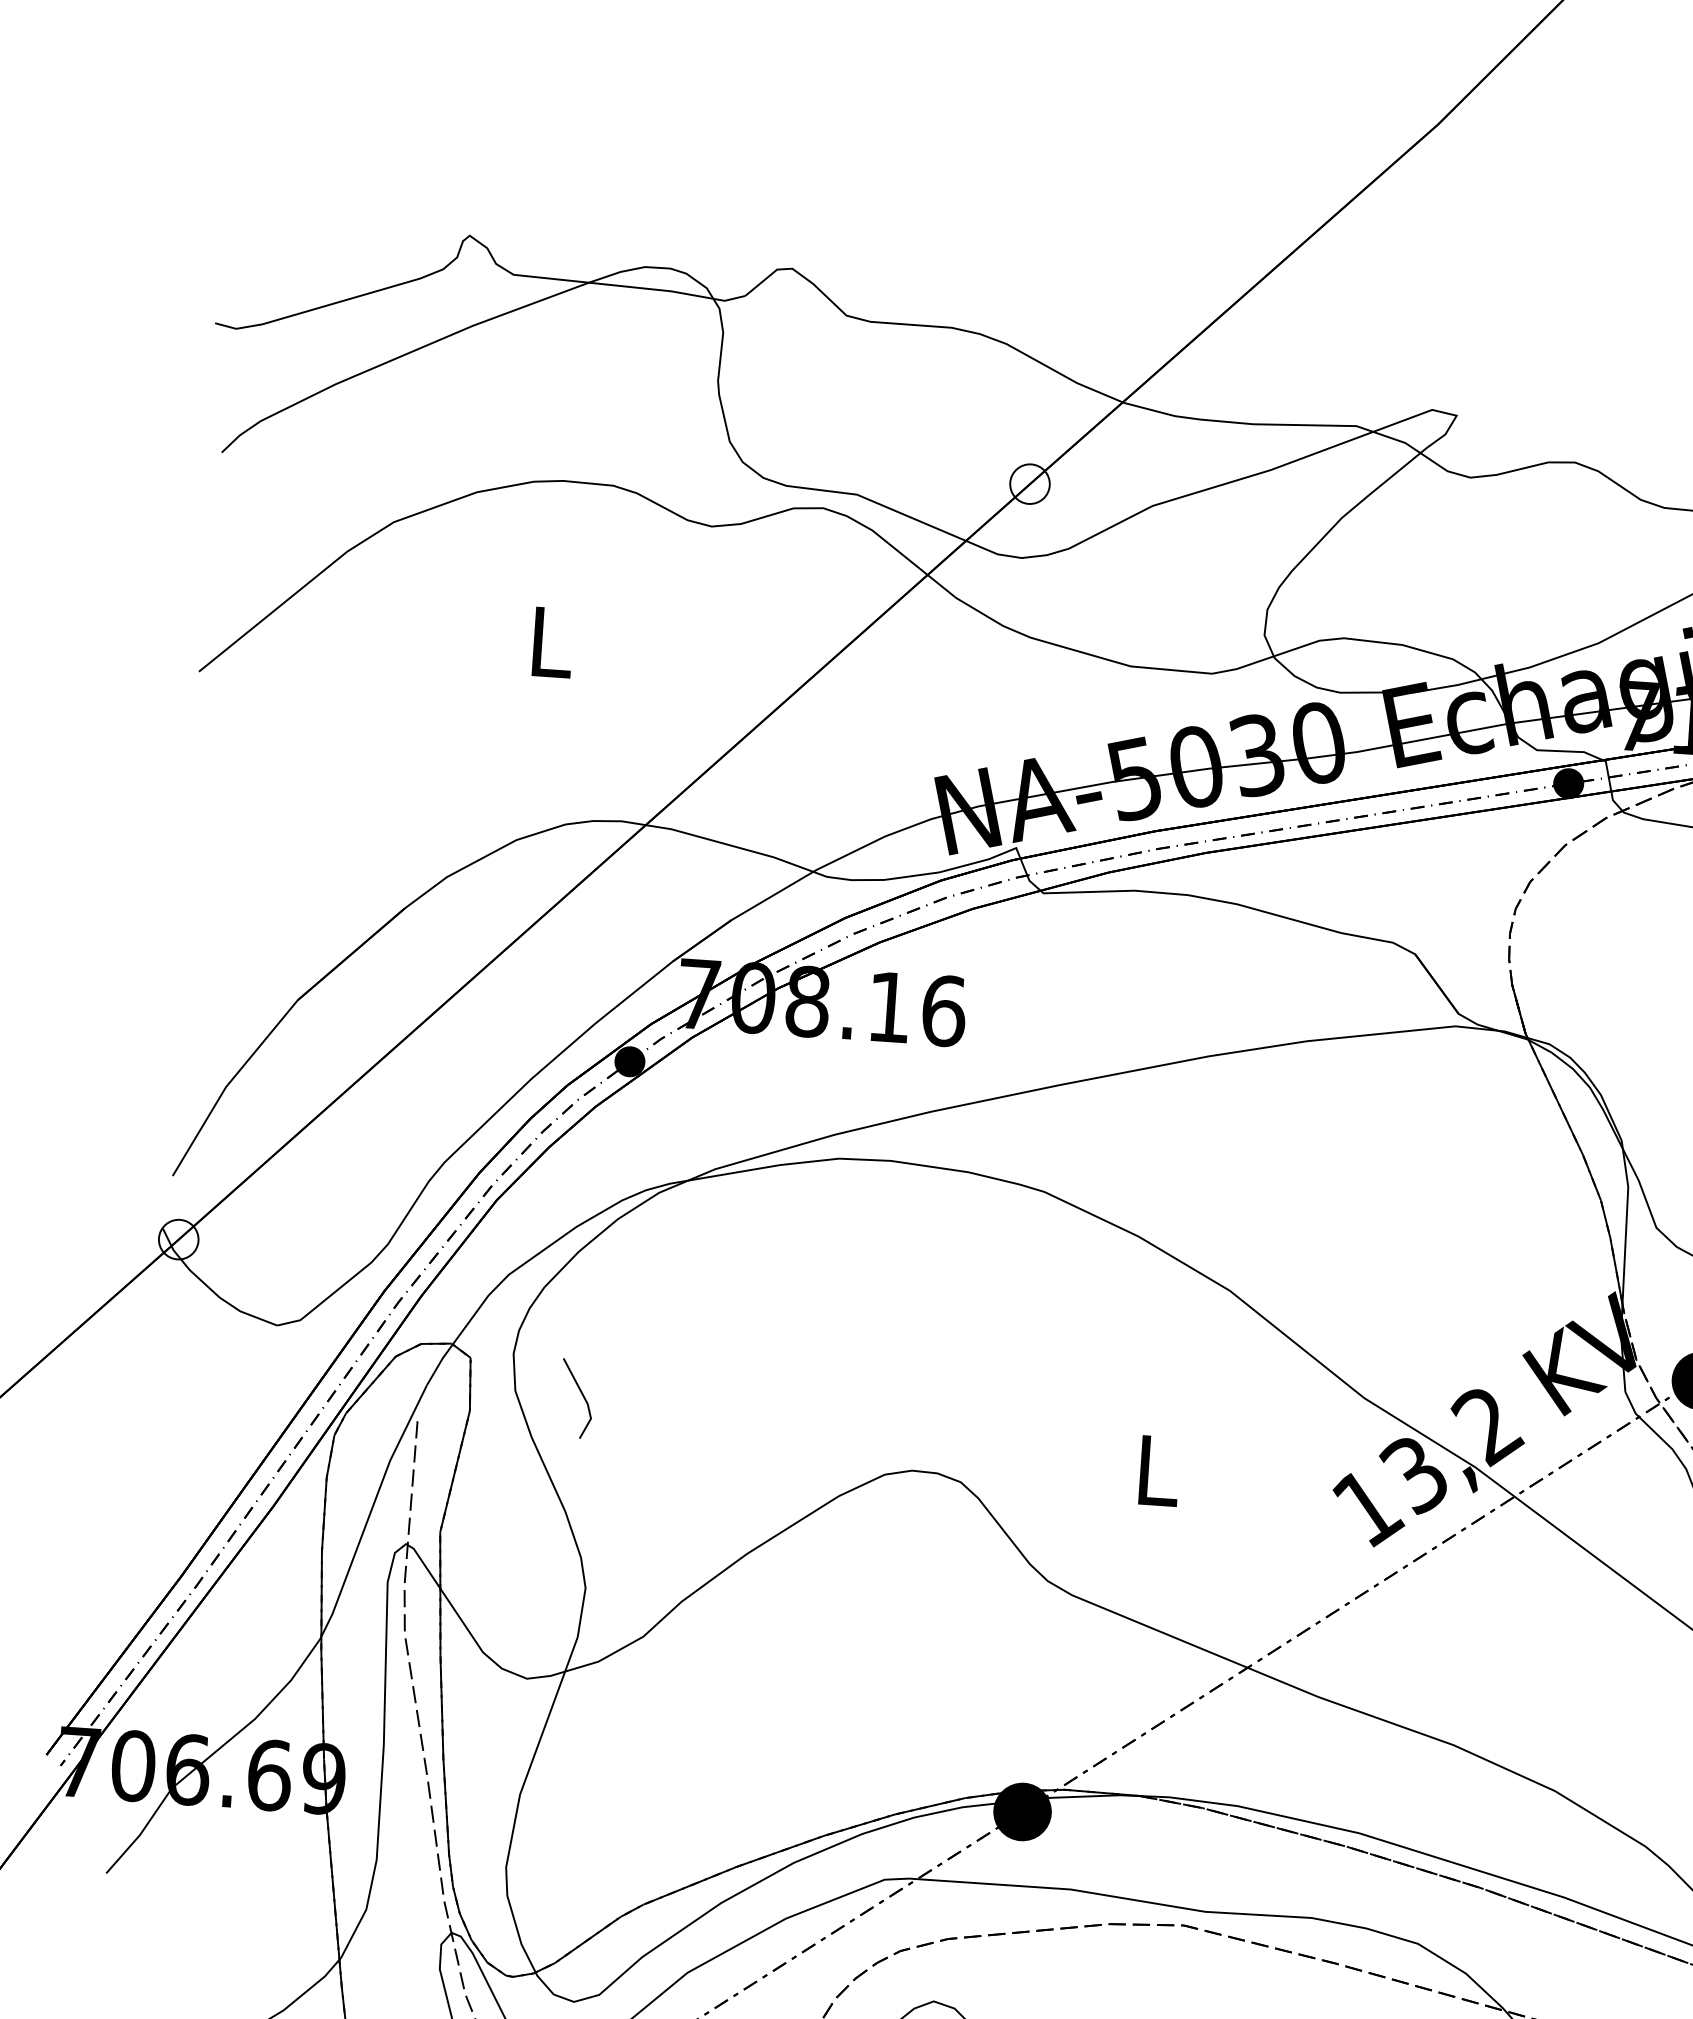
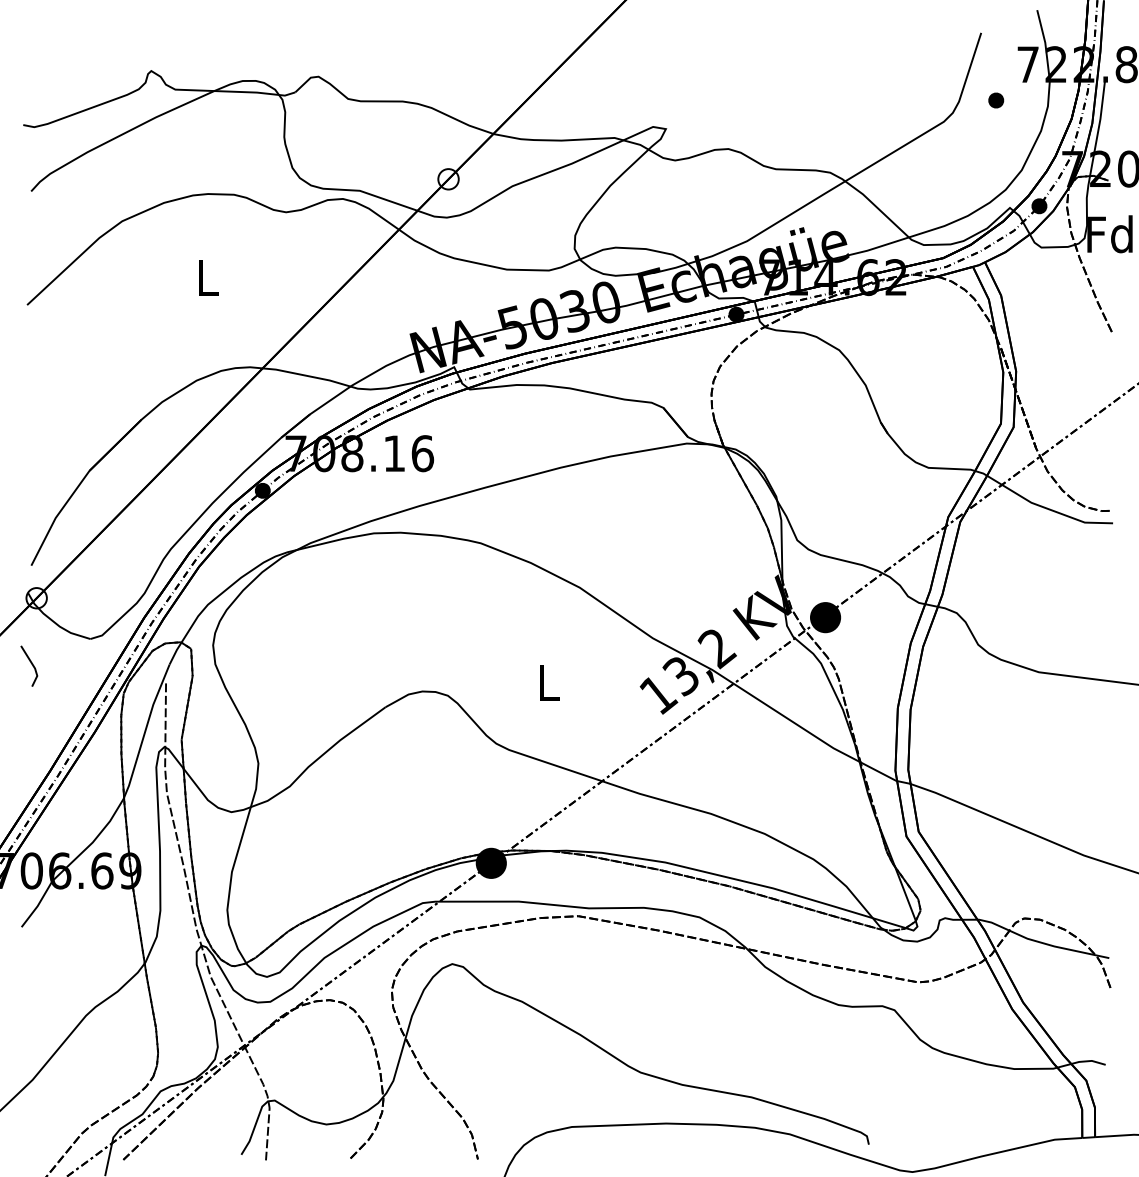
line: (579, 1393) -> (30, 663), moved

